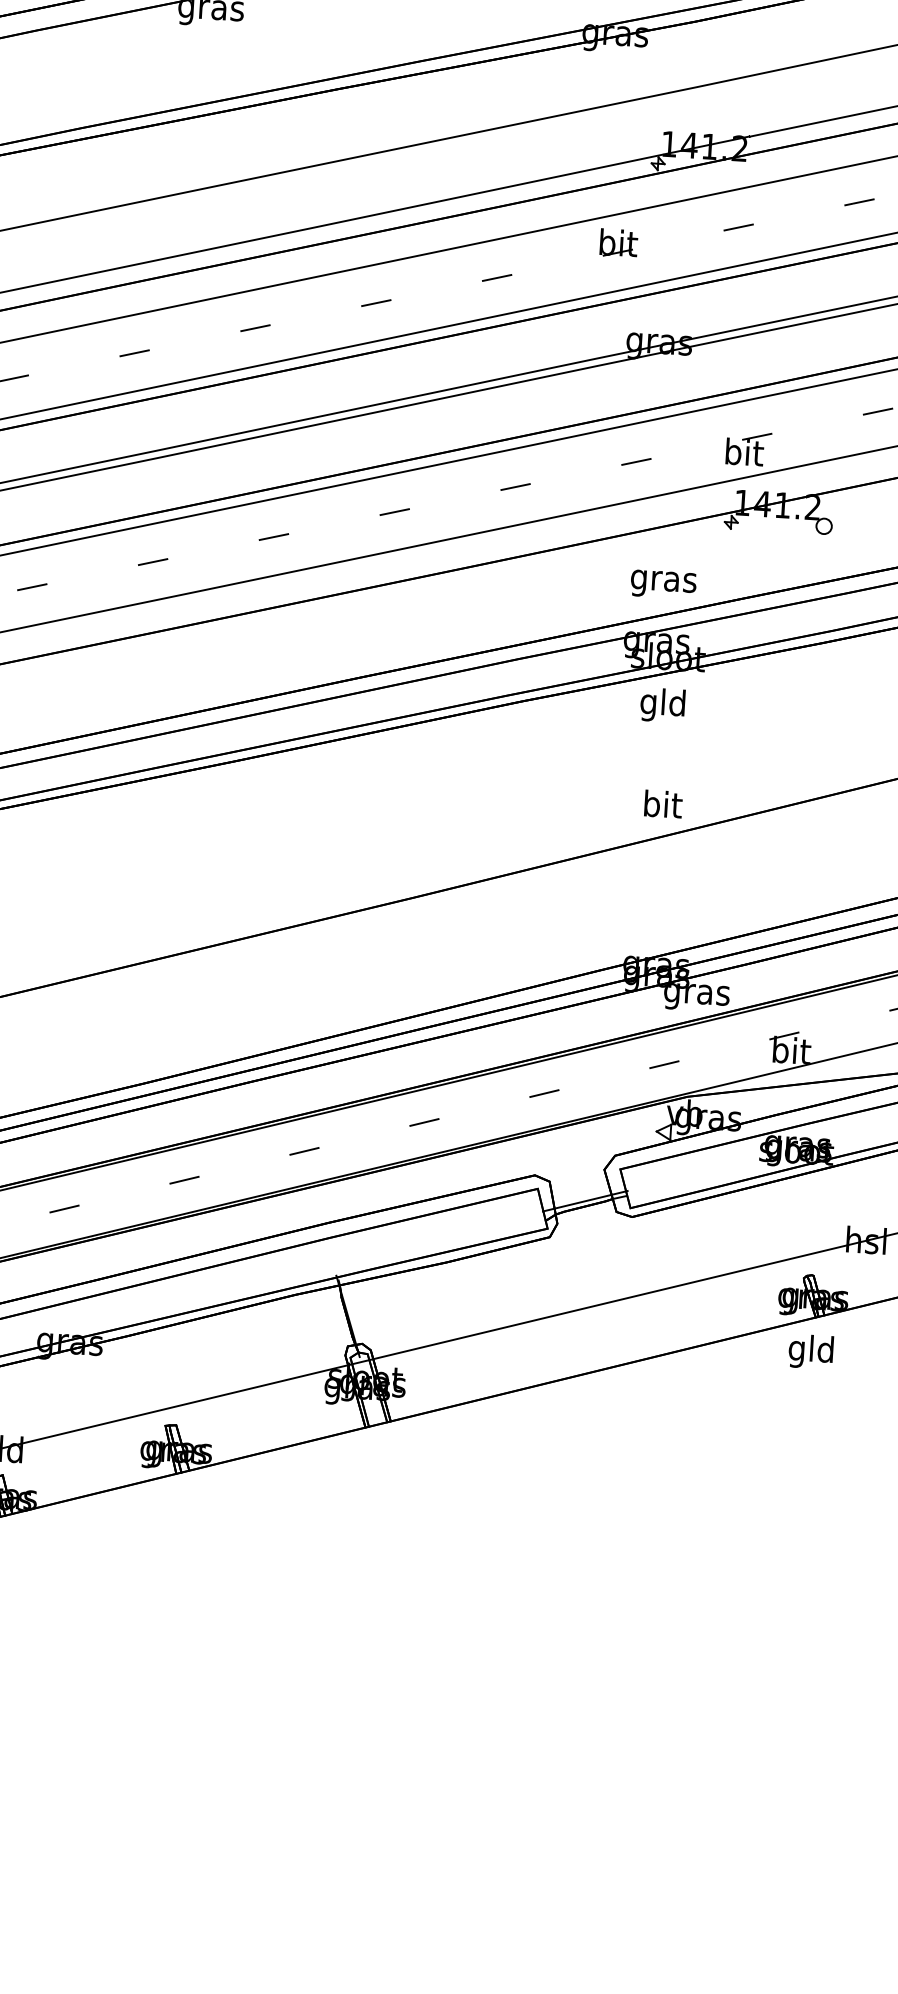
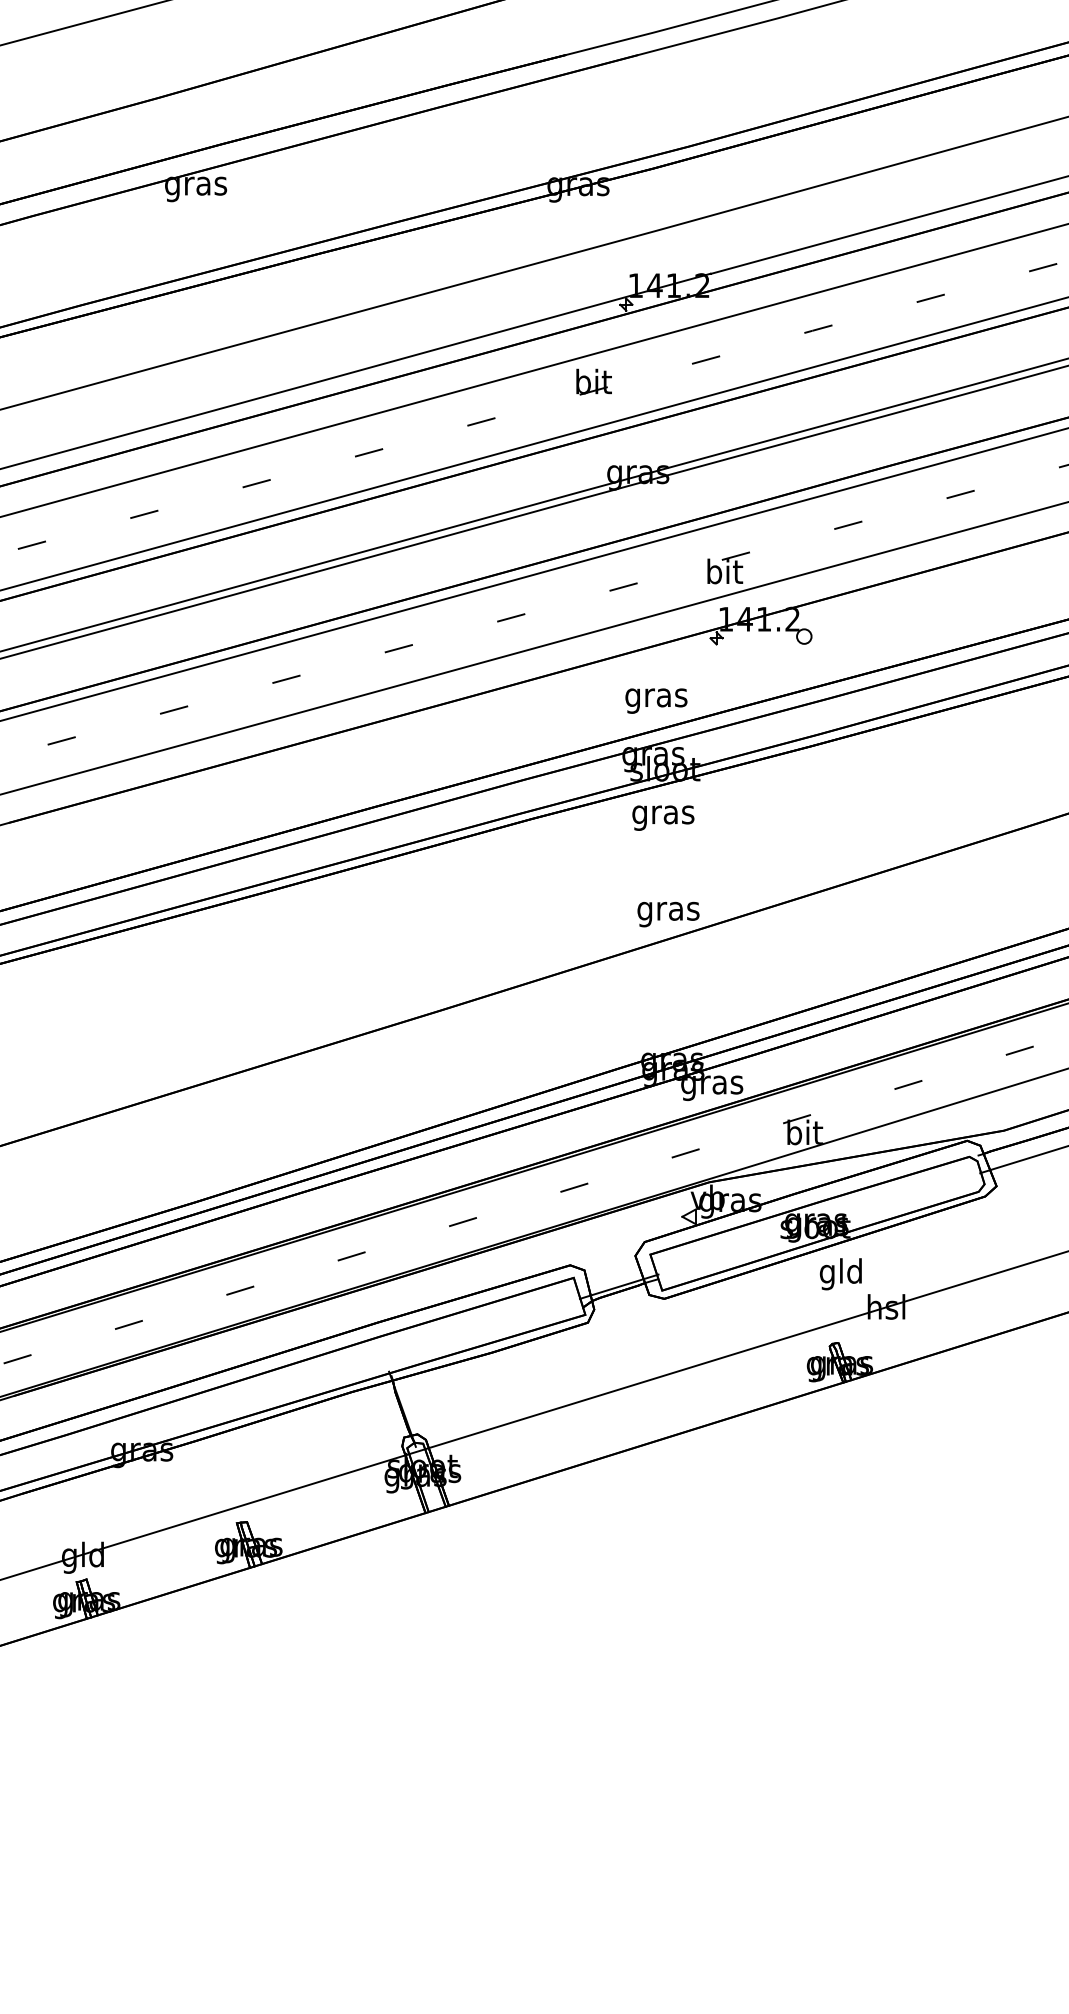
text: (663, 705) -> (663, 814), gld -> gras
text: (662, 807) -> (668, 911), bit -> gras
text: (810, 1352) -> (840, 1274), moved

